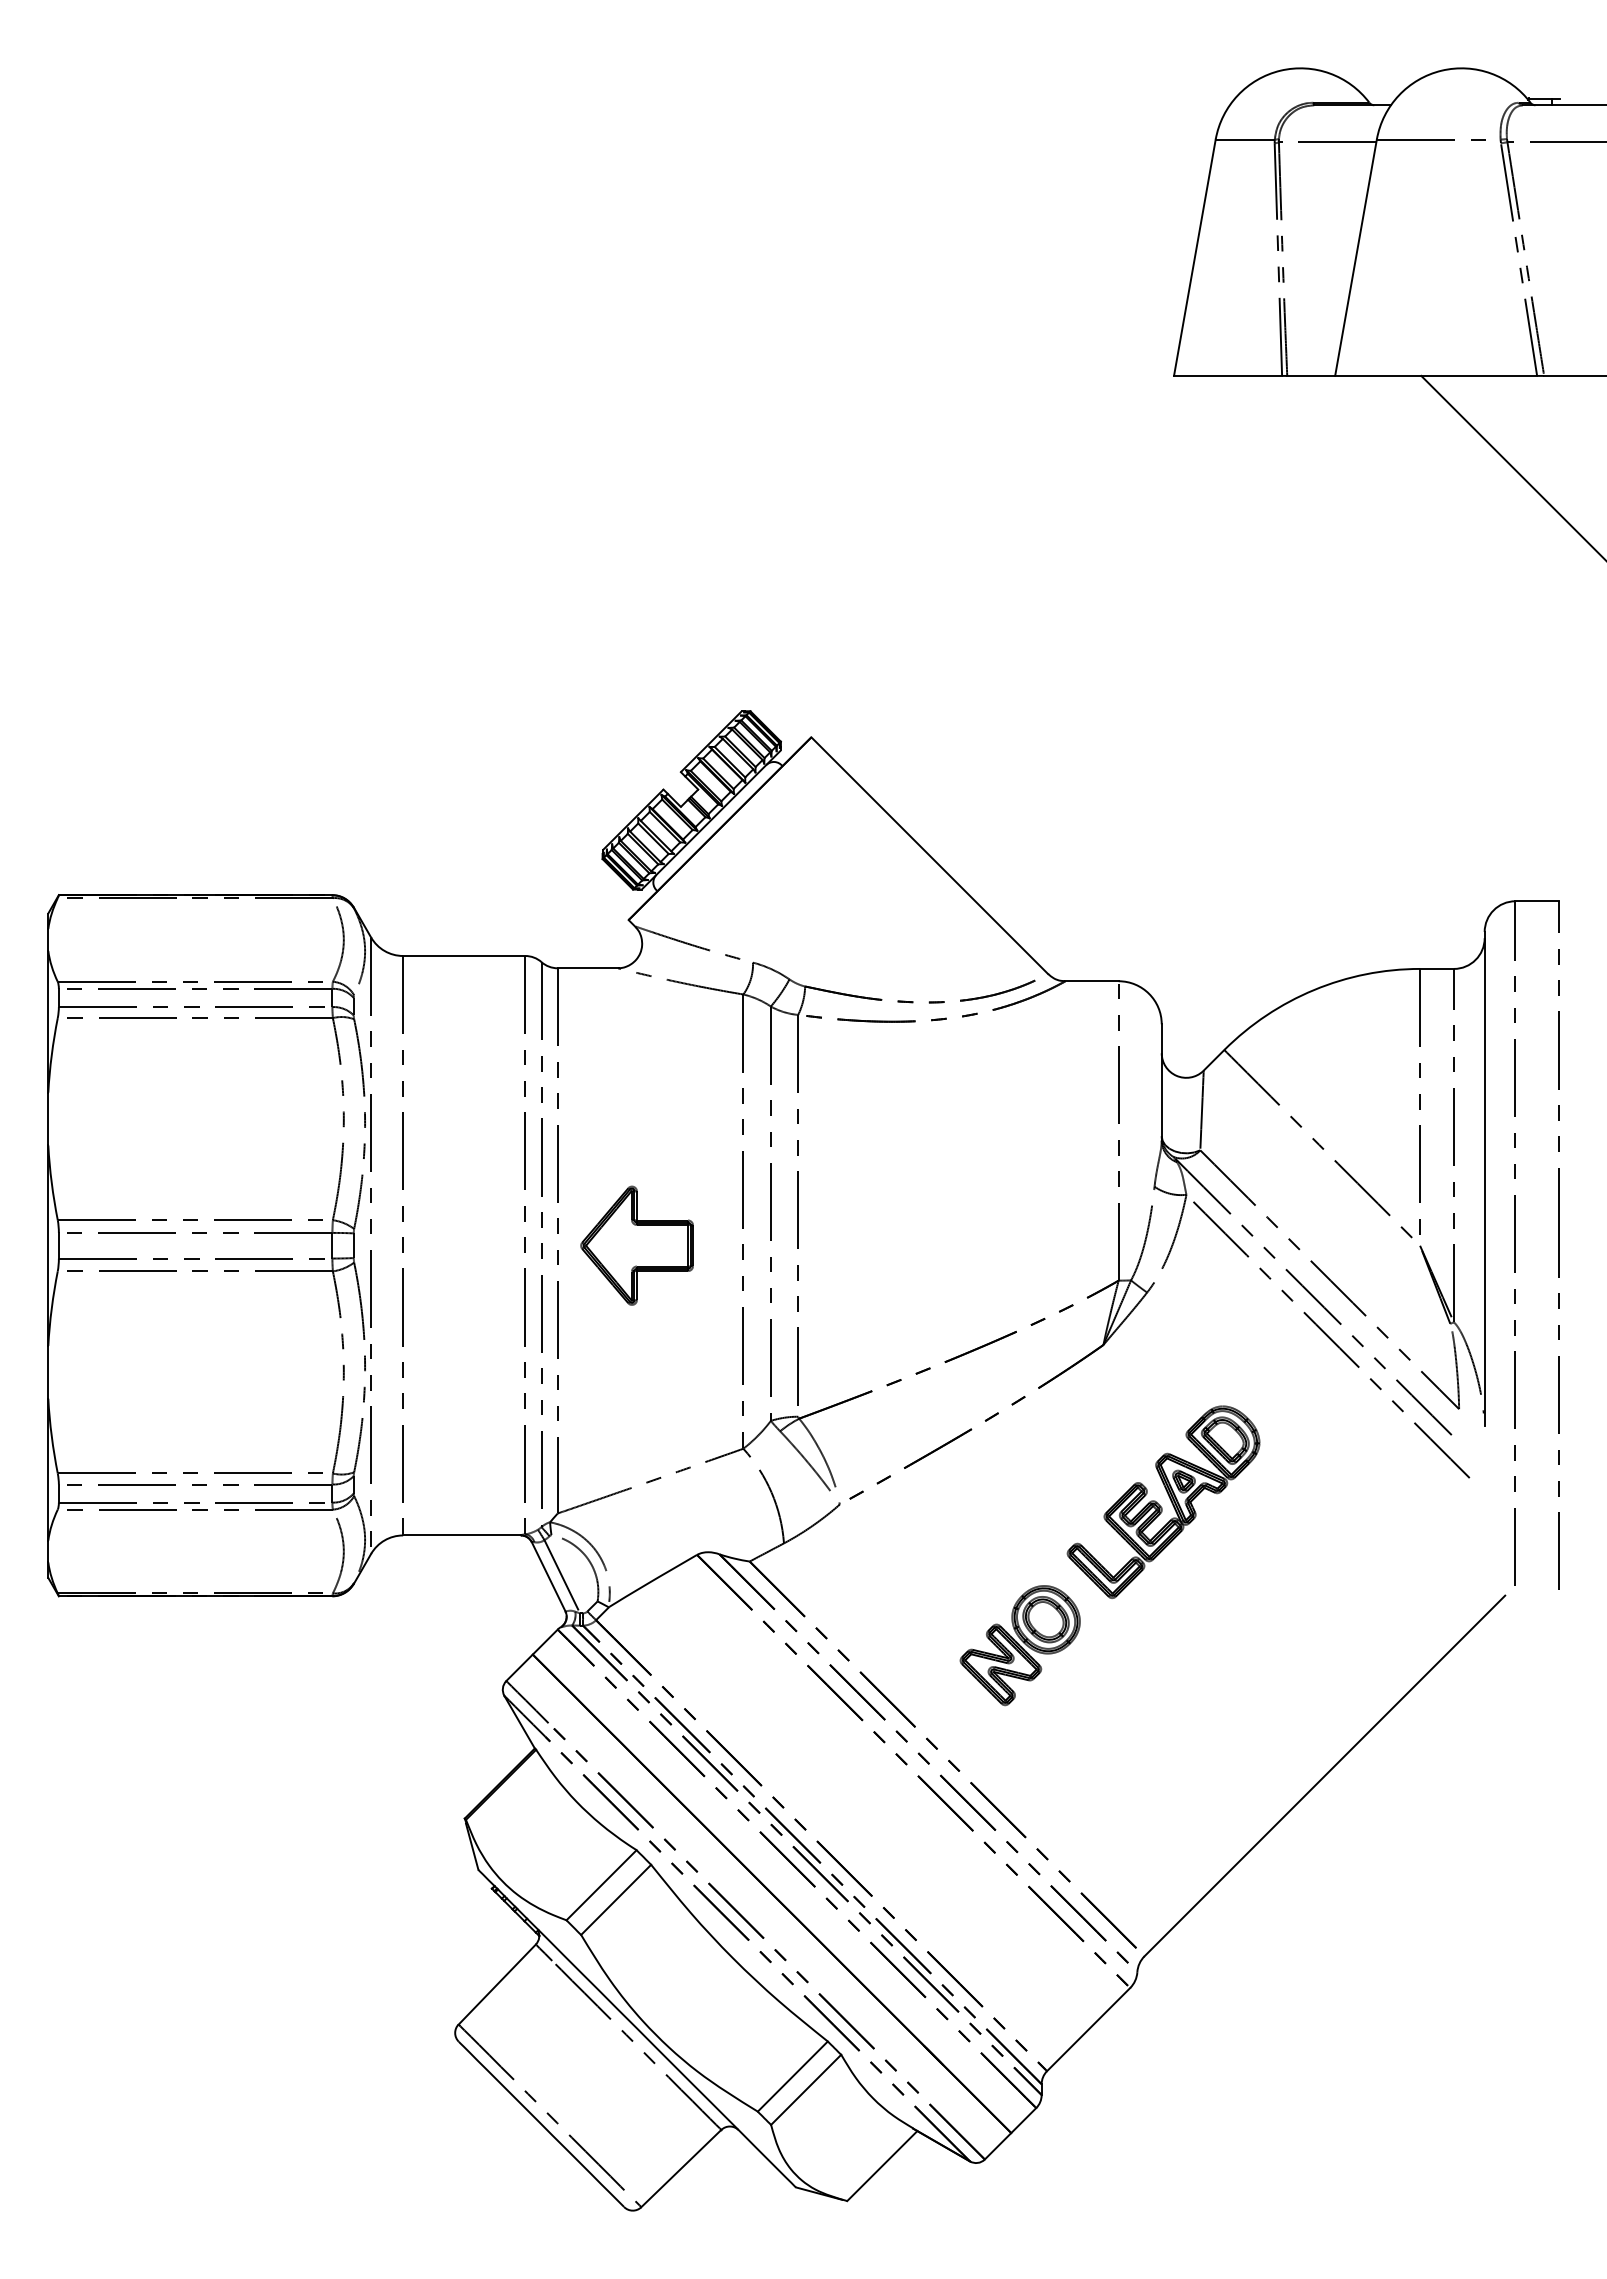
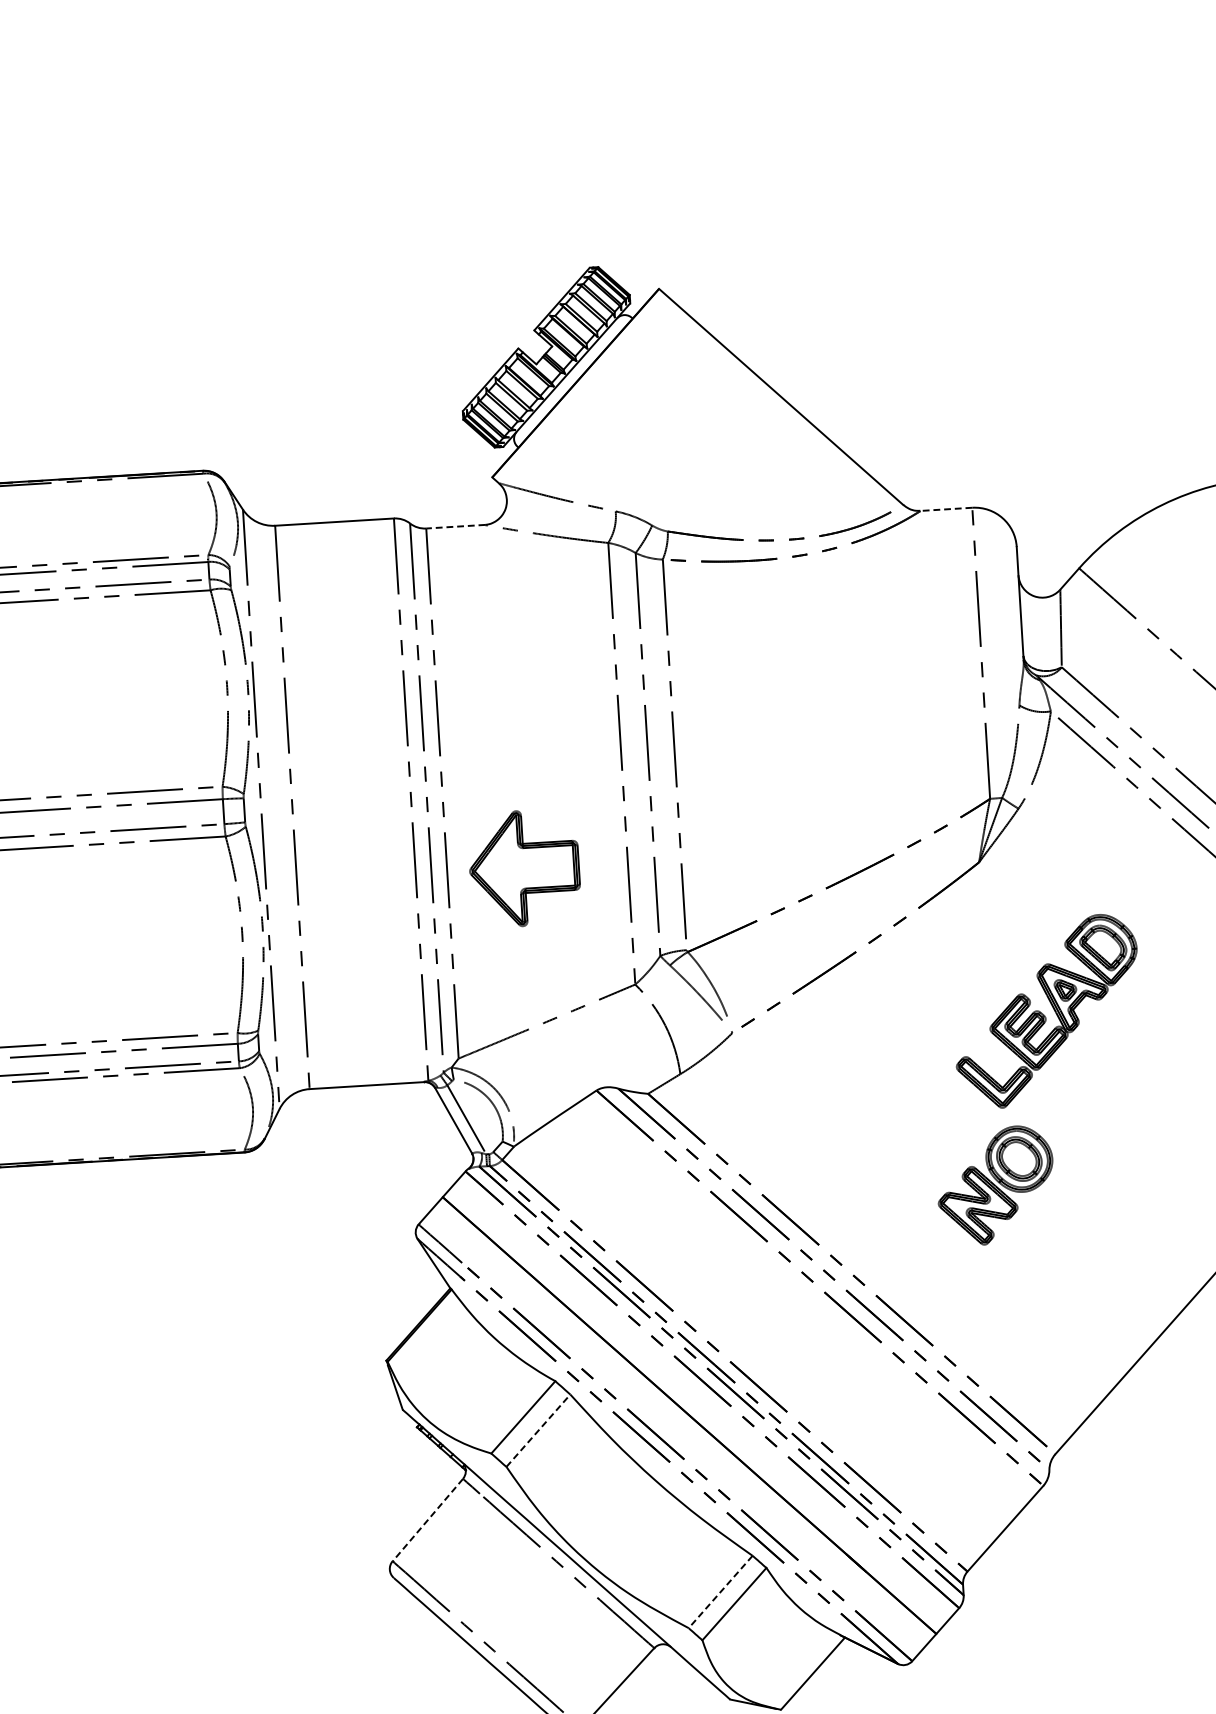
line: (587, 968) -> (455, 526), solid -> dashed
line: (1091, 981) -> (945, 509), solid -> dashed
part: (636, 1245) -> (523, 868), moved
part: (1019, 1645) -> (995, 1185), moved
line: (616, 1899) -> (538, 1430), solid -> dashed
line: (497, 1984) -> (428, 1520), solid -> dashed
line: (792, 2076) -> (720, 1591), solid -> dashed

